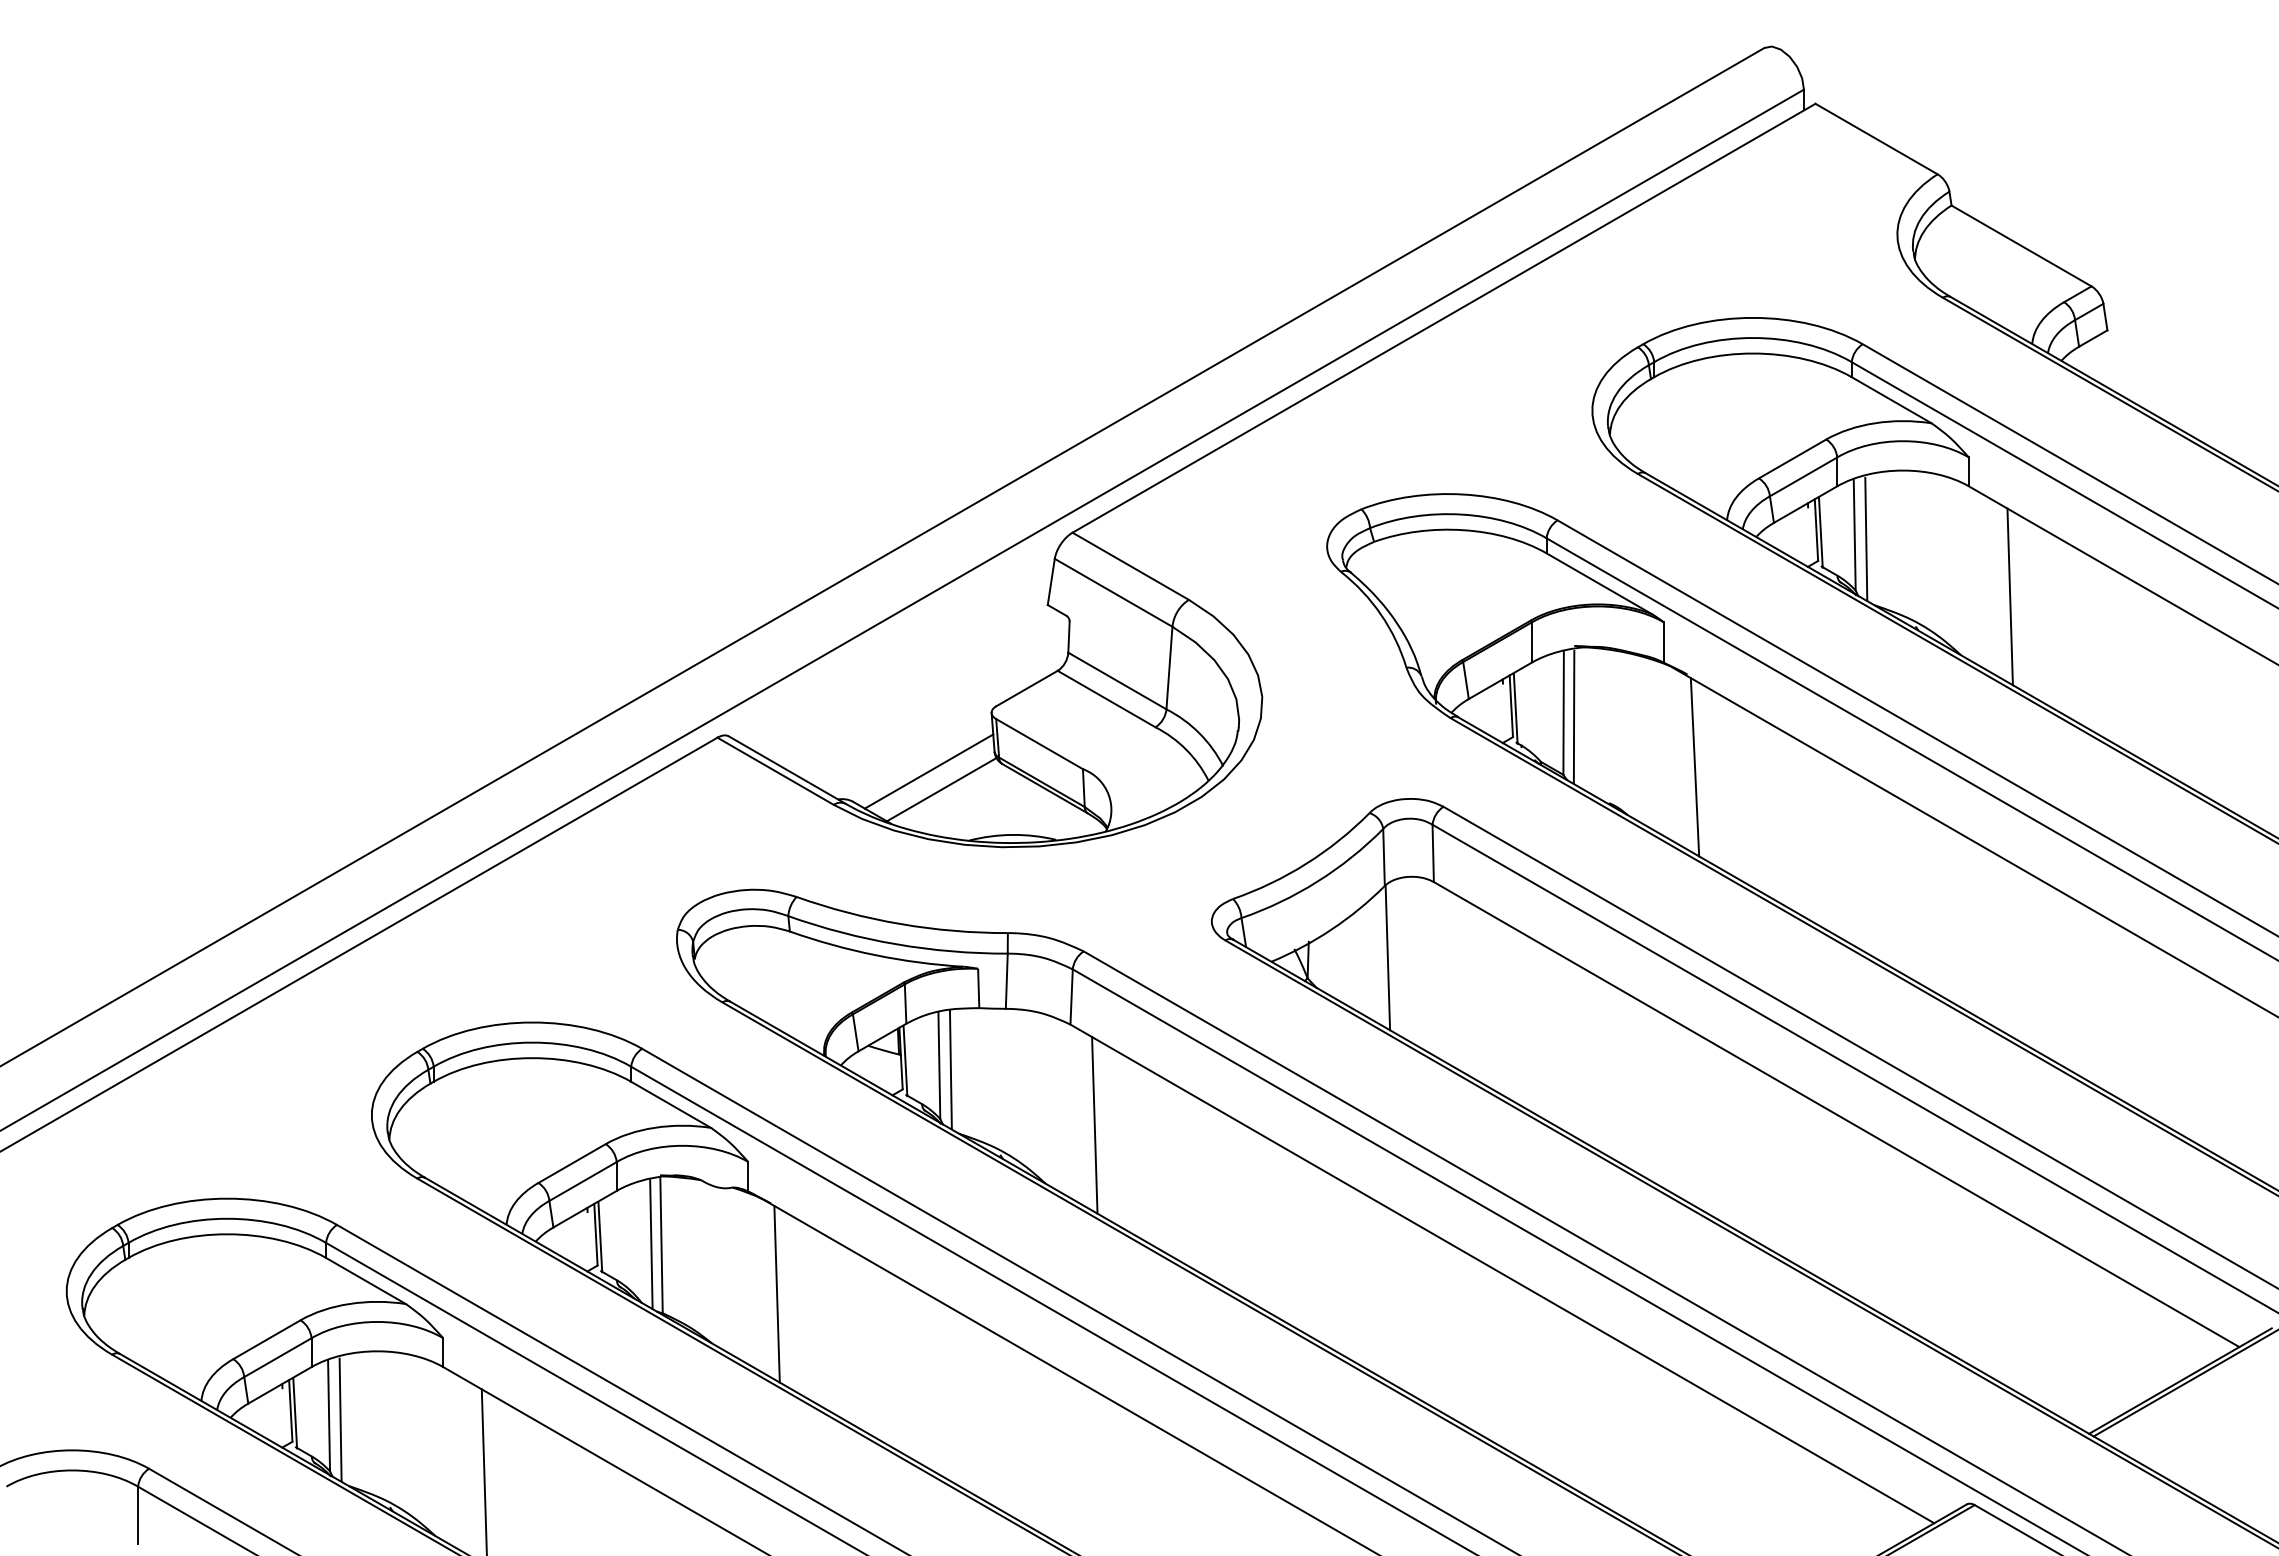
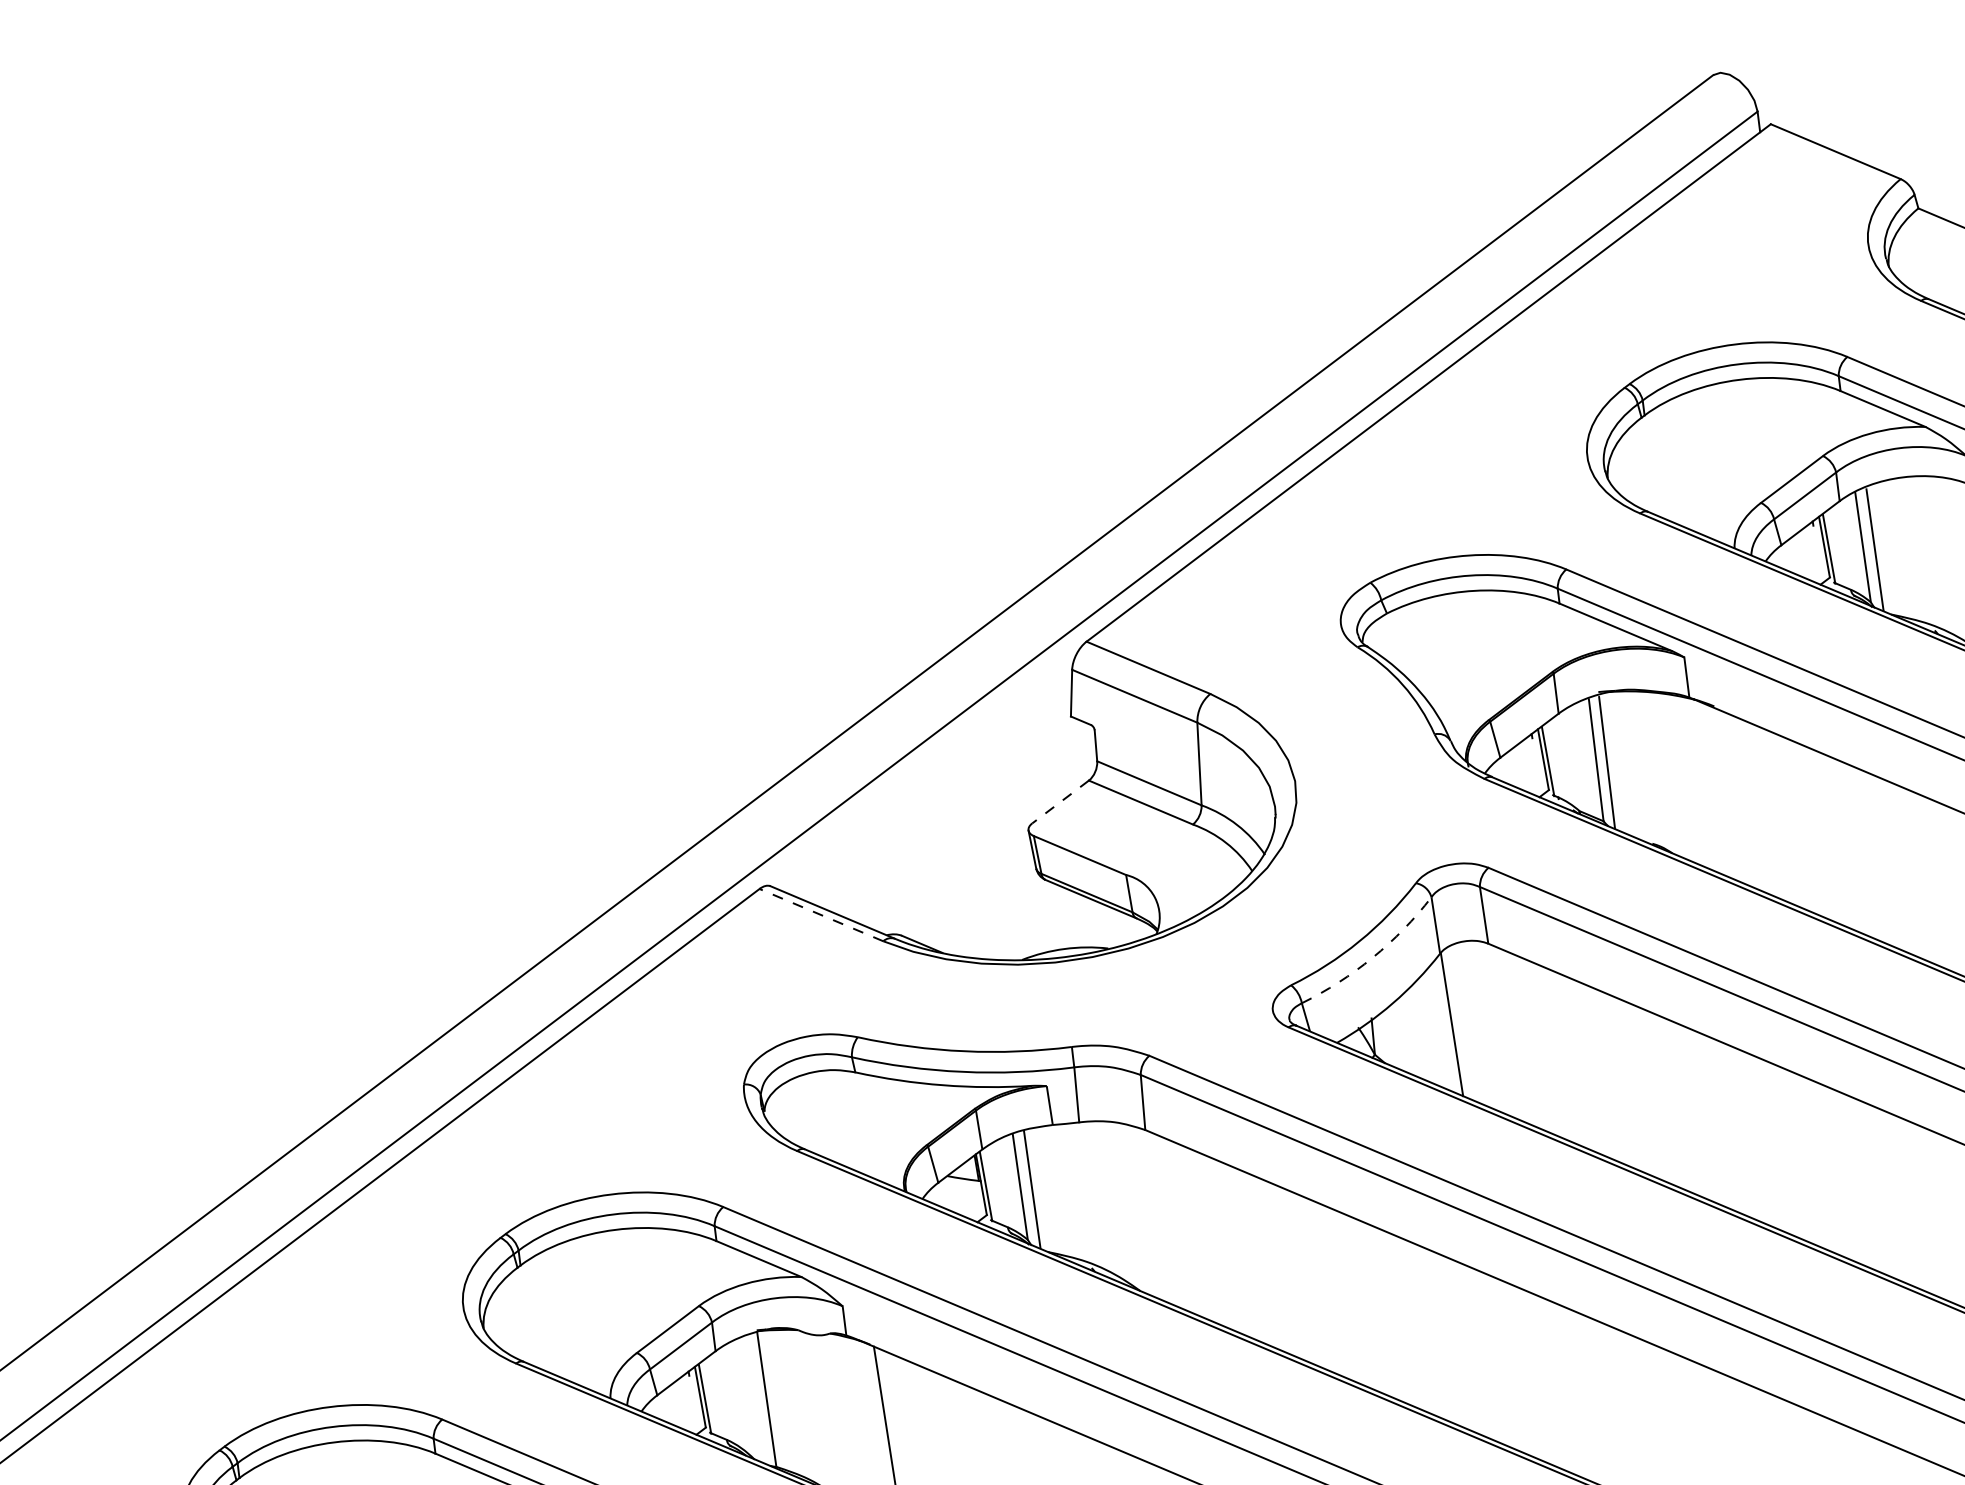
line: (1026, 688) -> (1060, 801), solid -> dashed
line: (1694, 767) -> (1732, 797), removed
line: (775, 771) -> (821, 915), solid -> dashed
line: (928, 771) -> (973, 896), removed
line: (941, 789) -> (988, 912), removed
arc: (1317, 881) -> (1372, 957), solid -> dashed
line: (1094, 1125) -> (1181, 1227), removed
line: (651, 1244) -> (756, 1400), removed

